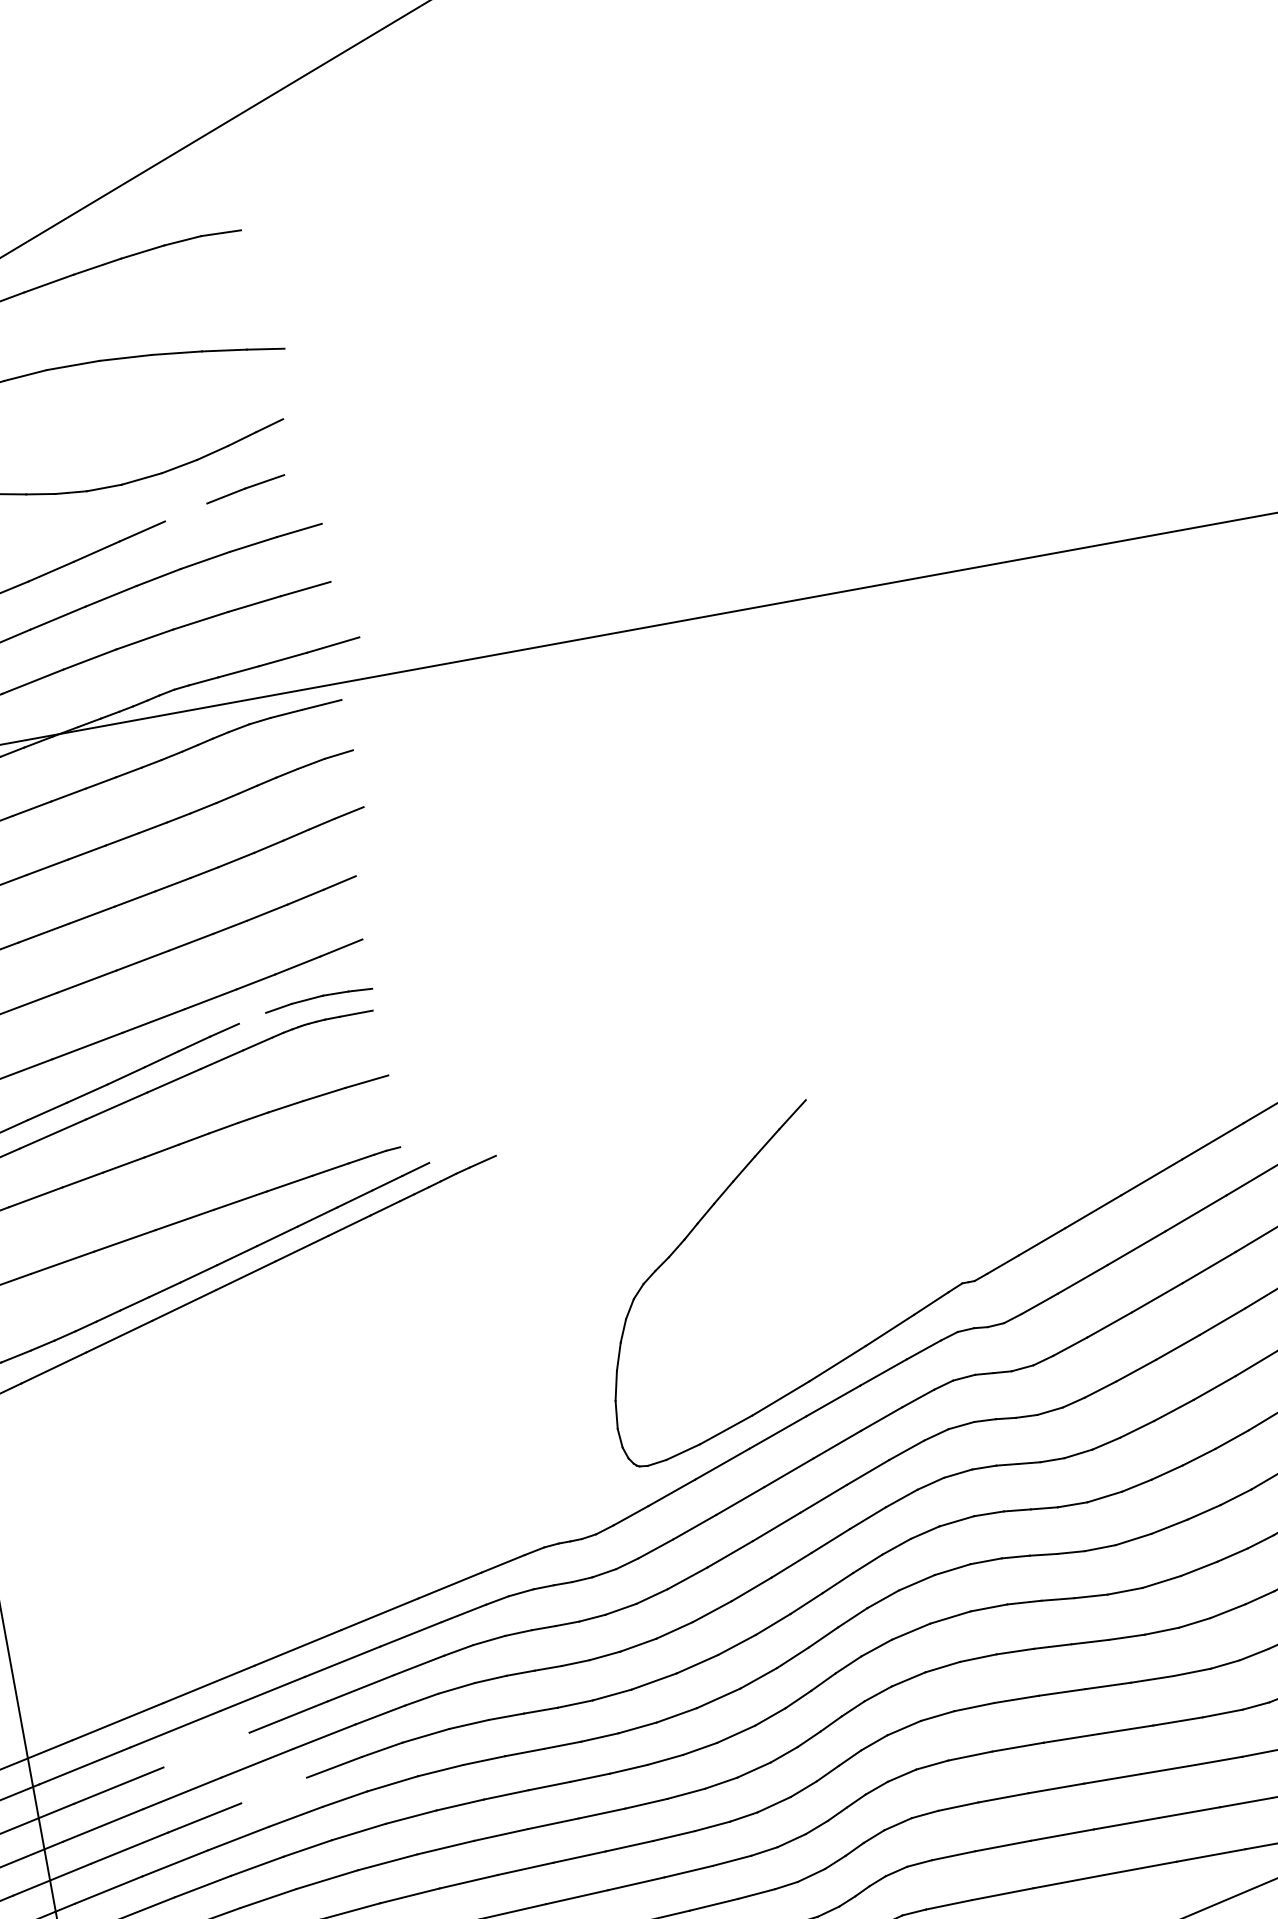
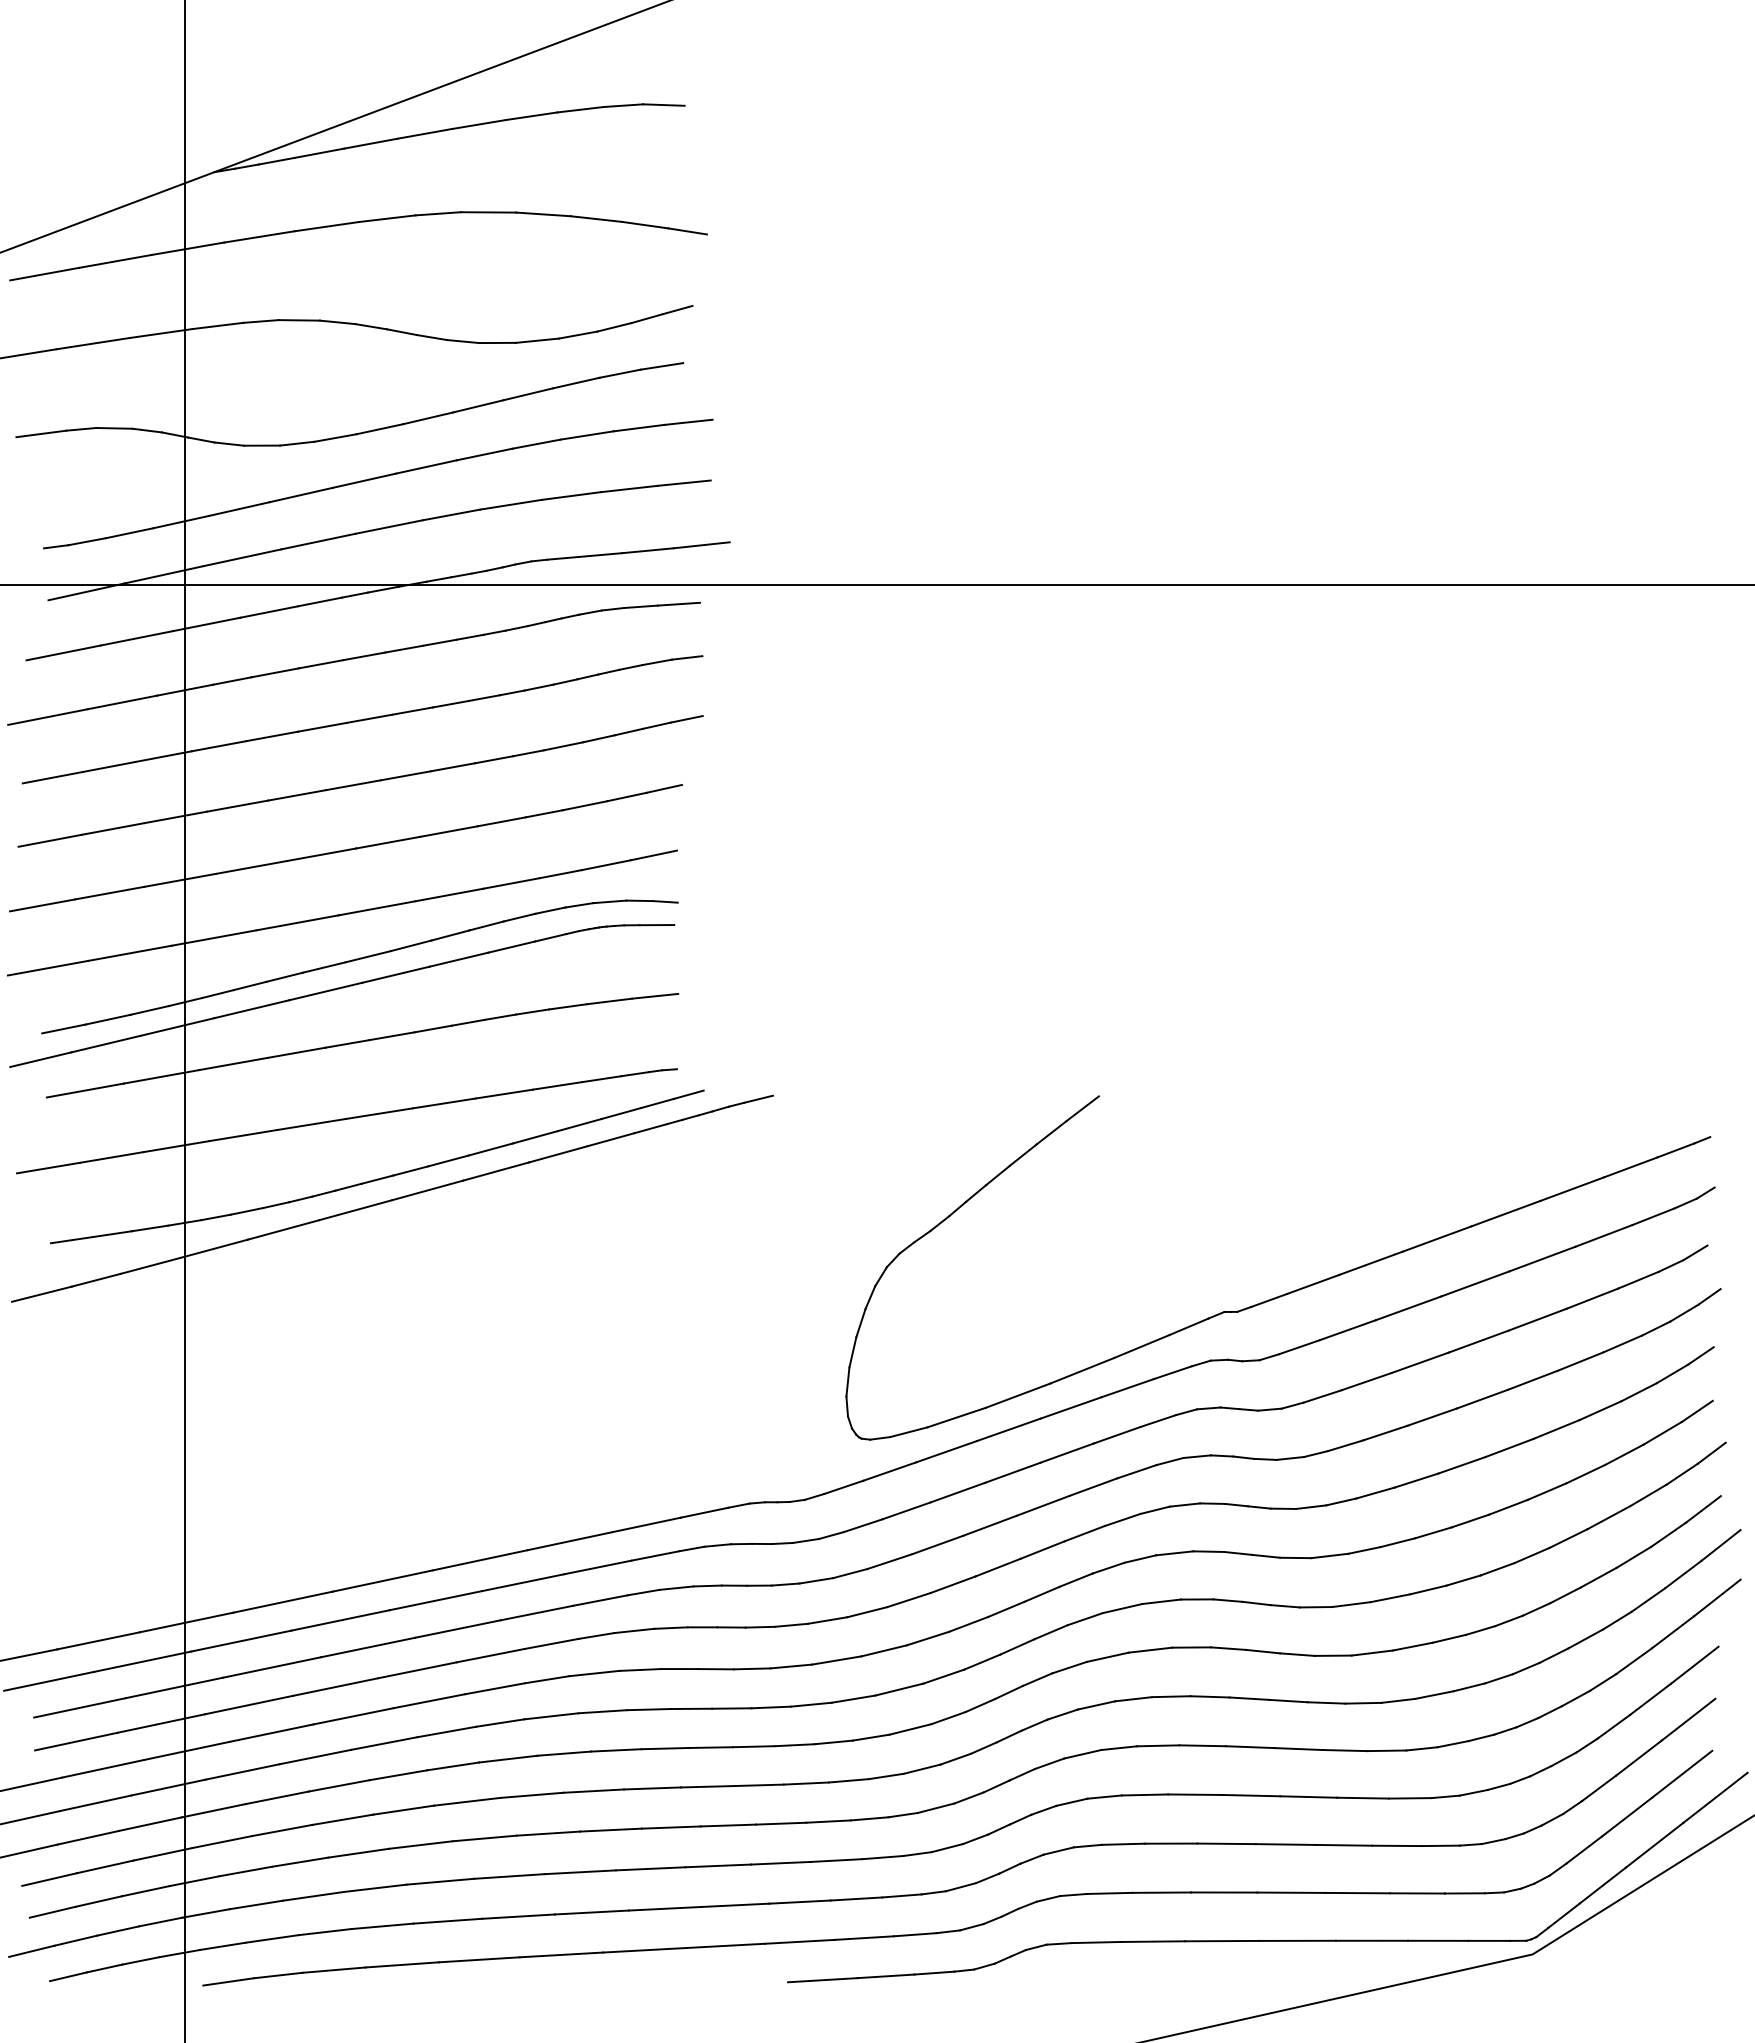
line: (186, 511) -> (576, 382), added
line: (252, 1018) -> (550, 910), added
line: (206, 1750) -> (368, 1647), added
line: (274, 1790) -> (429, 1701), added

